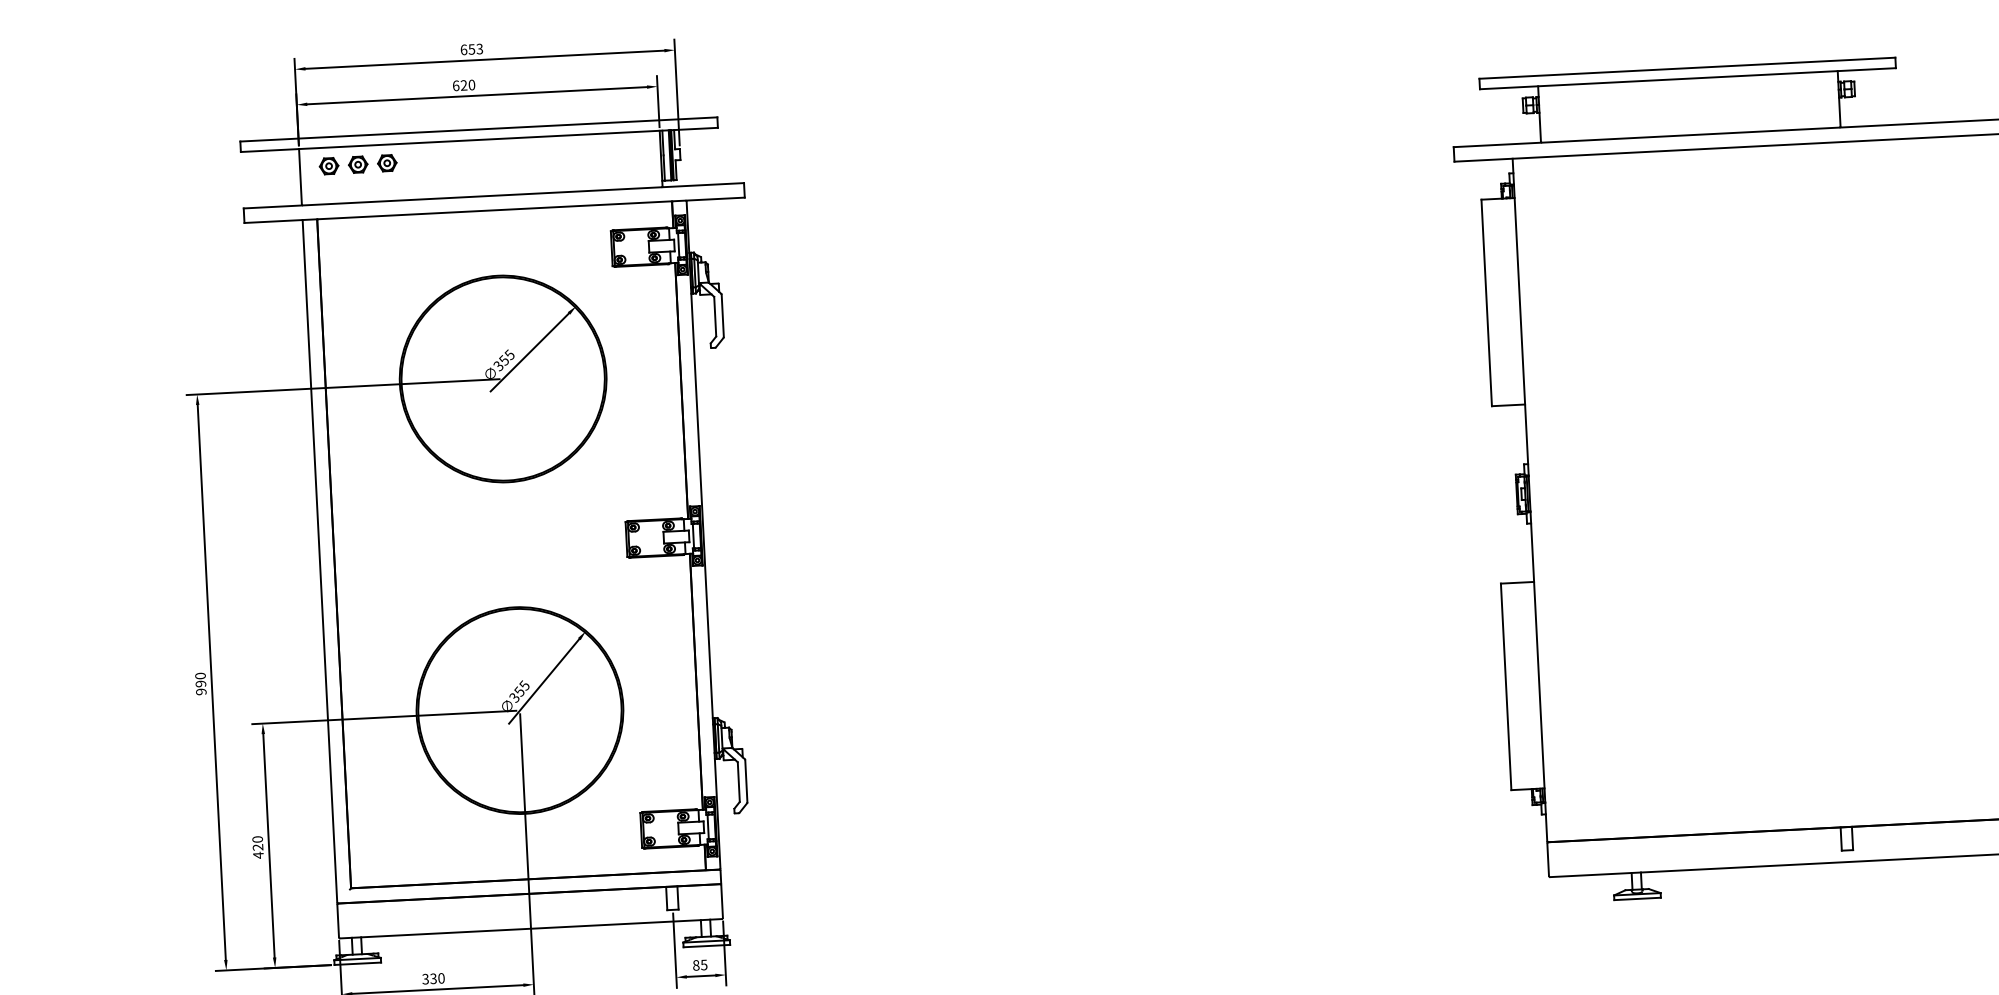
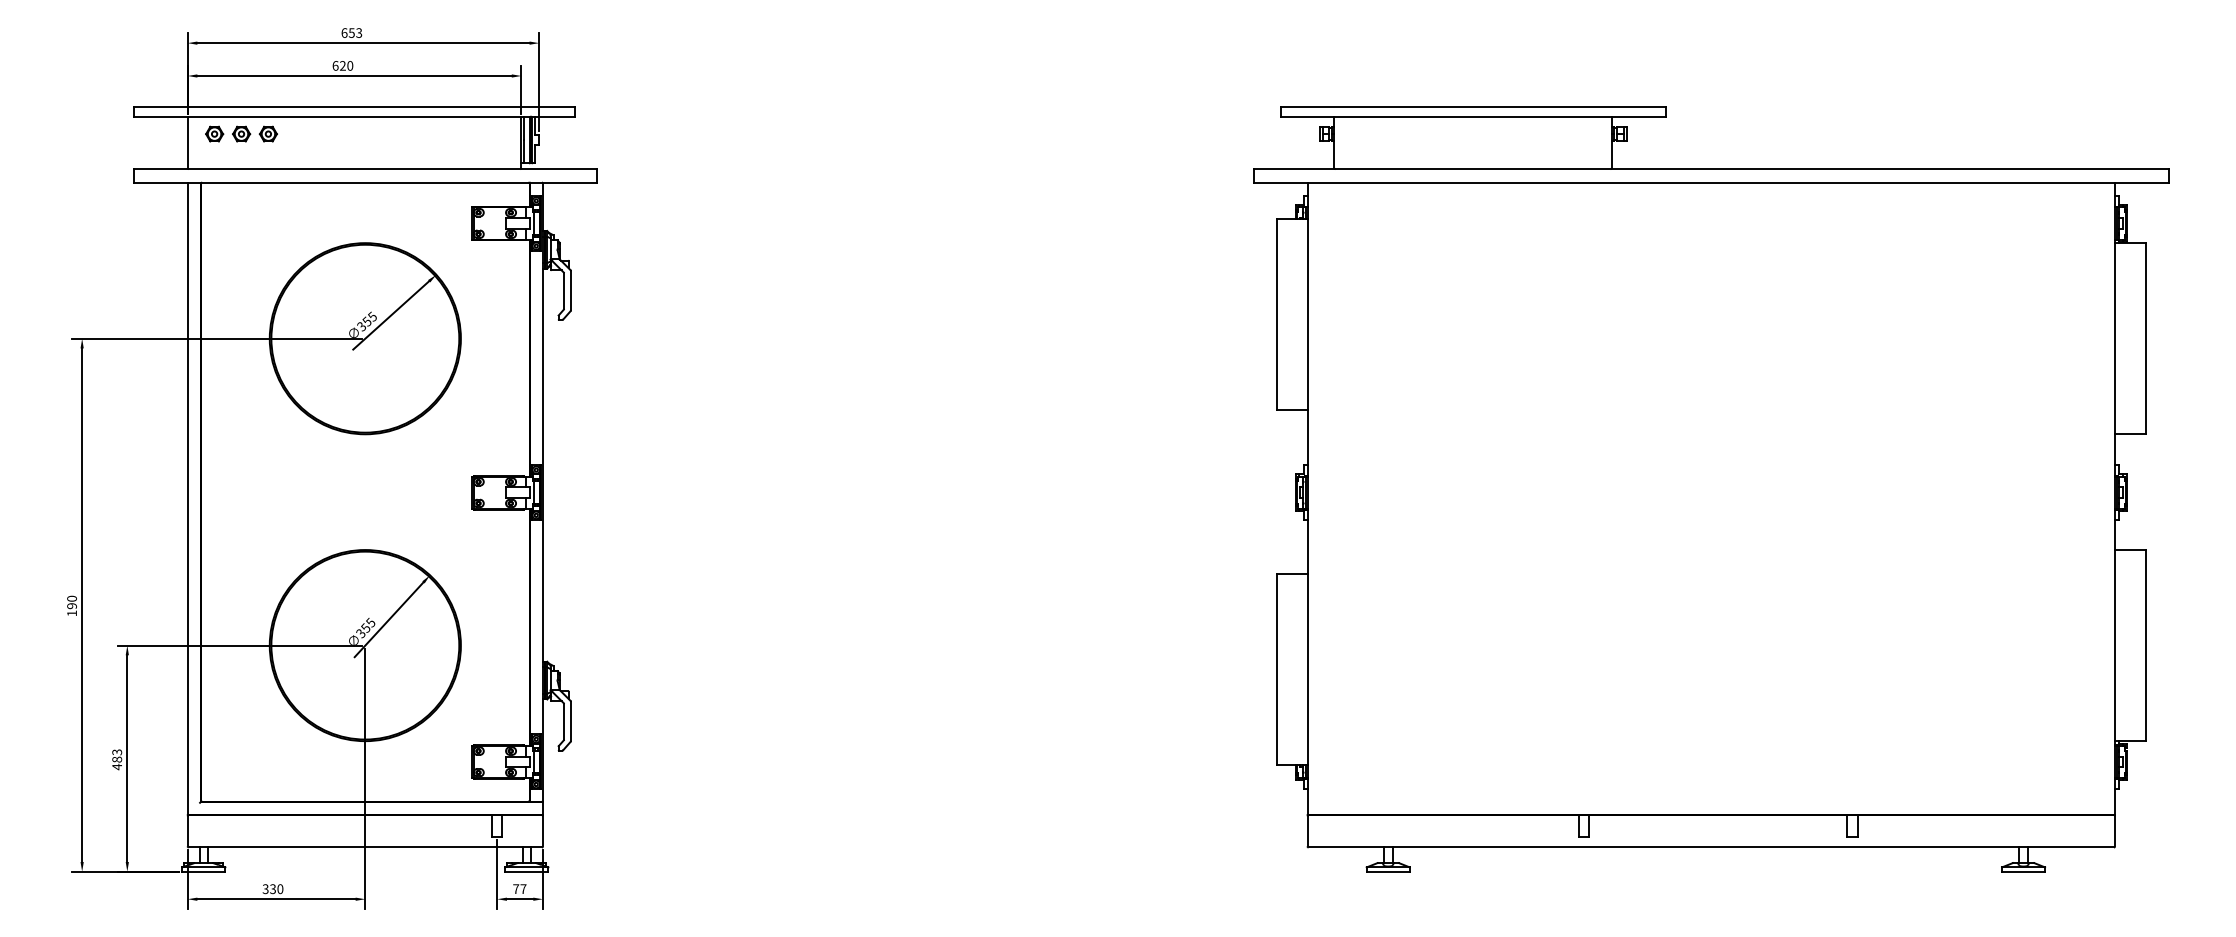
text: (200, 691) -> (71, 613), 990 -> 190
text: (258, 842) -> (117, 755), 420 -> 483
text: (699, 965) -> (519, 889), 85 -> 77

